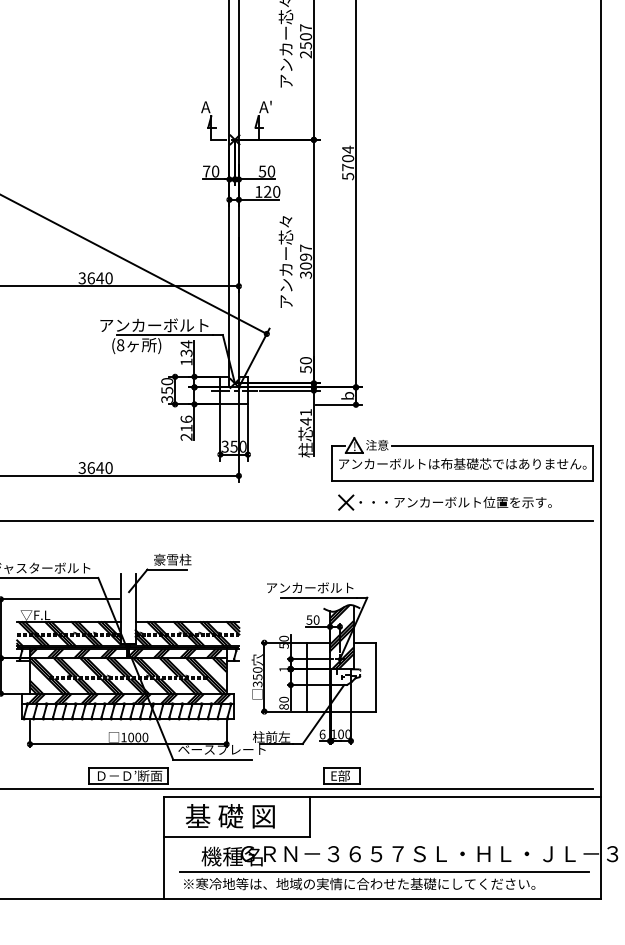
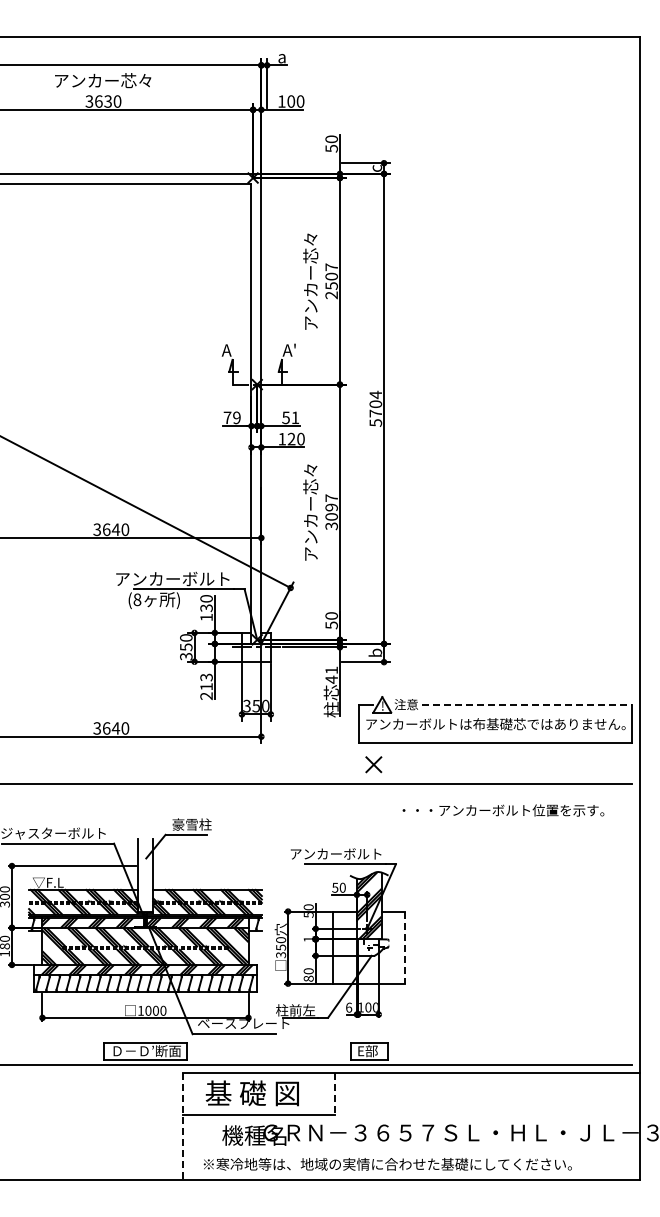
text: (215, 171) -> (236, 417), 70 -> 79
text: (271, 171) -> (295, 417), 50 -> 51
text: (186, 343) -> (206, 598), 134 -> 130
text: (186, 419) -> (206, 677), 216 -> 213
line: (492, 445) -> (527, 704), solid -> dashed
text: (455, 502) -> (503, 810), moved
line: (376, 678) -> (405, 948), solid -> dashed
line: (309, 816) -> (335, 1093), solid -> dashed
line: (164, 847) -> (183, 1126), solid -> dashed
line: (384, 872) -> (413, 1152), removed

